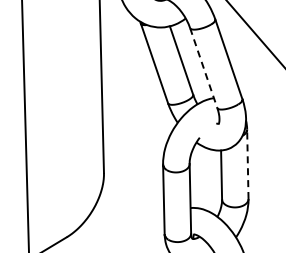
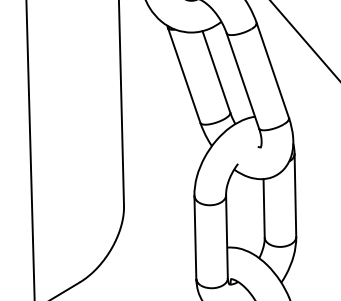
line: (203, 68) -> (242, 81), dashed -> solid
line: (247, 164) -> (295, 195), dashed -> solid

